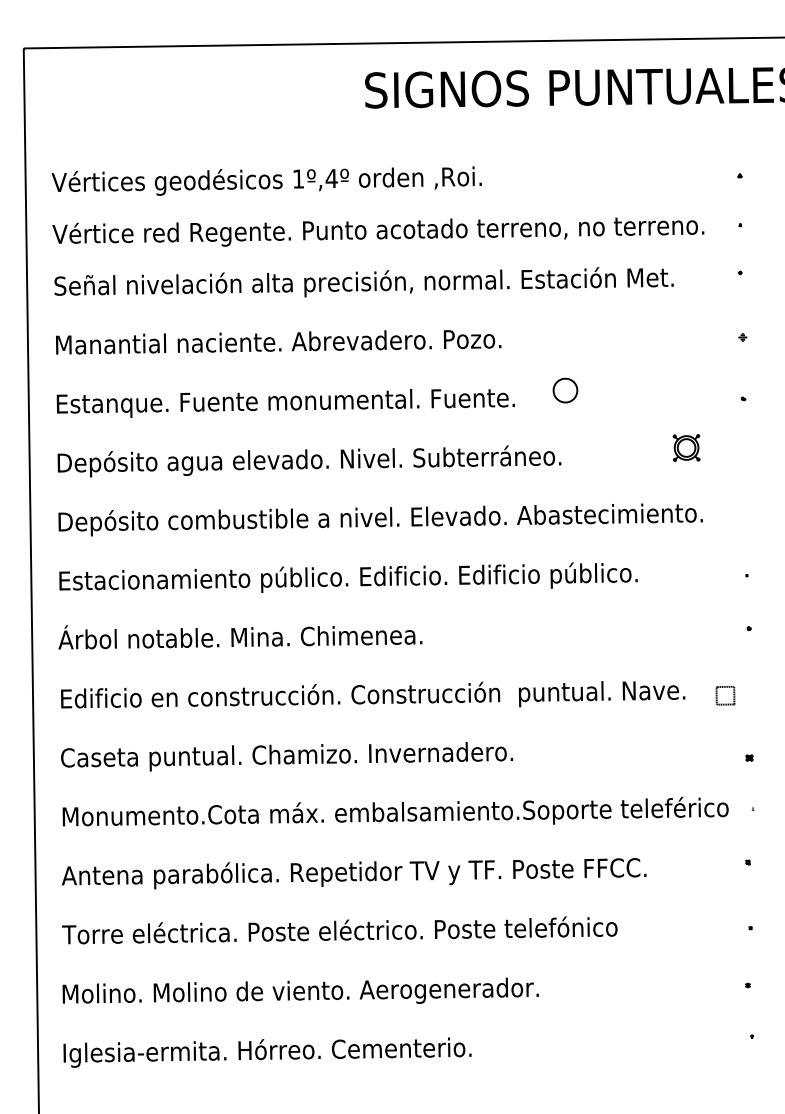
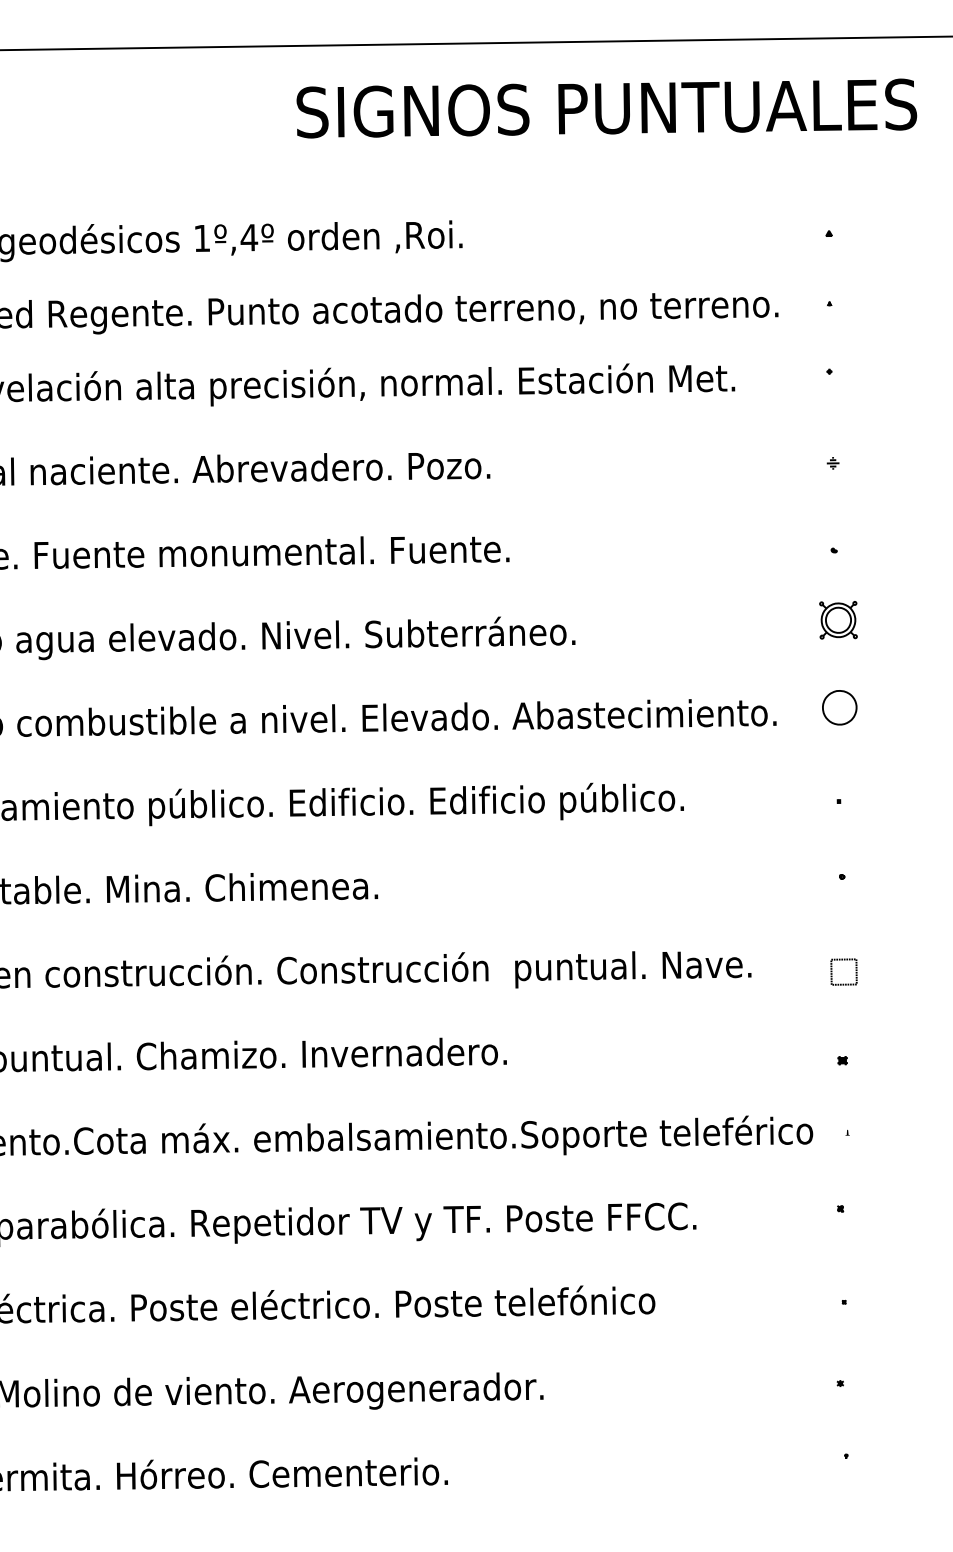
part: (565, 390) -> (839, 707), moved
part: (686, 447) -> (838, 619), moved
part: (725, 695) -> (844, 971), moved

